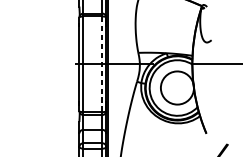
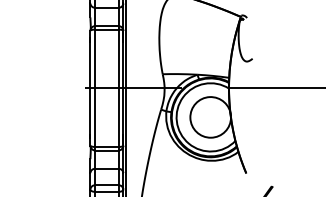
line: (102, 64) -> (118, 88), dashed -> solid

